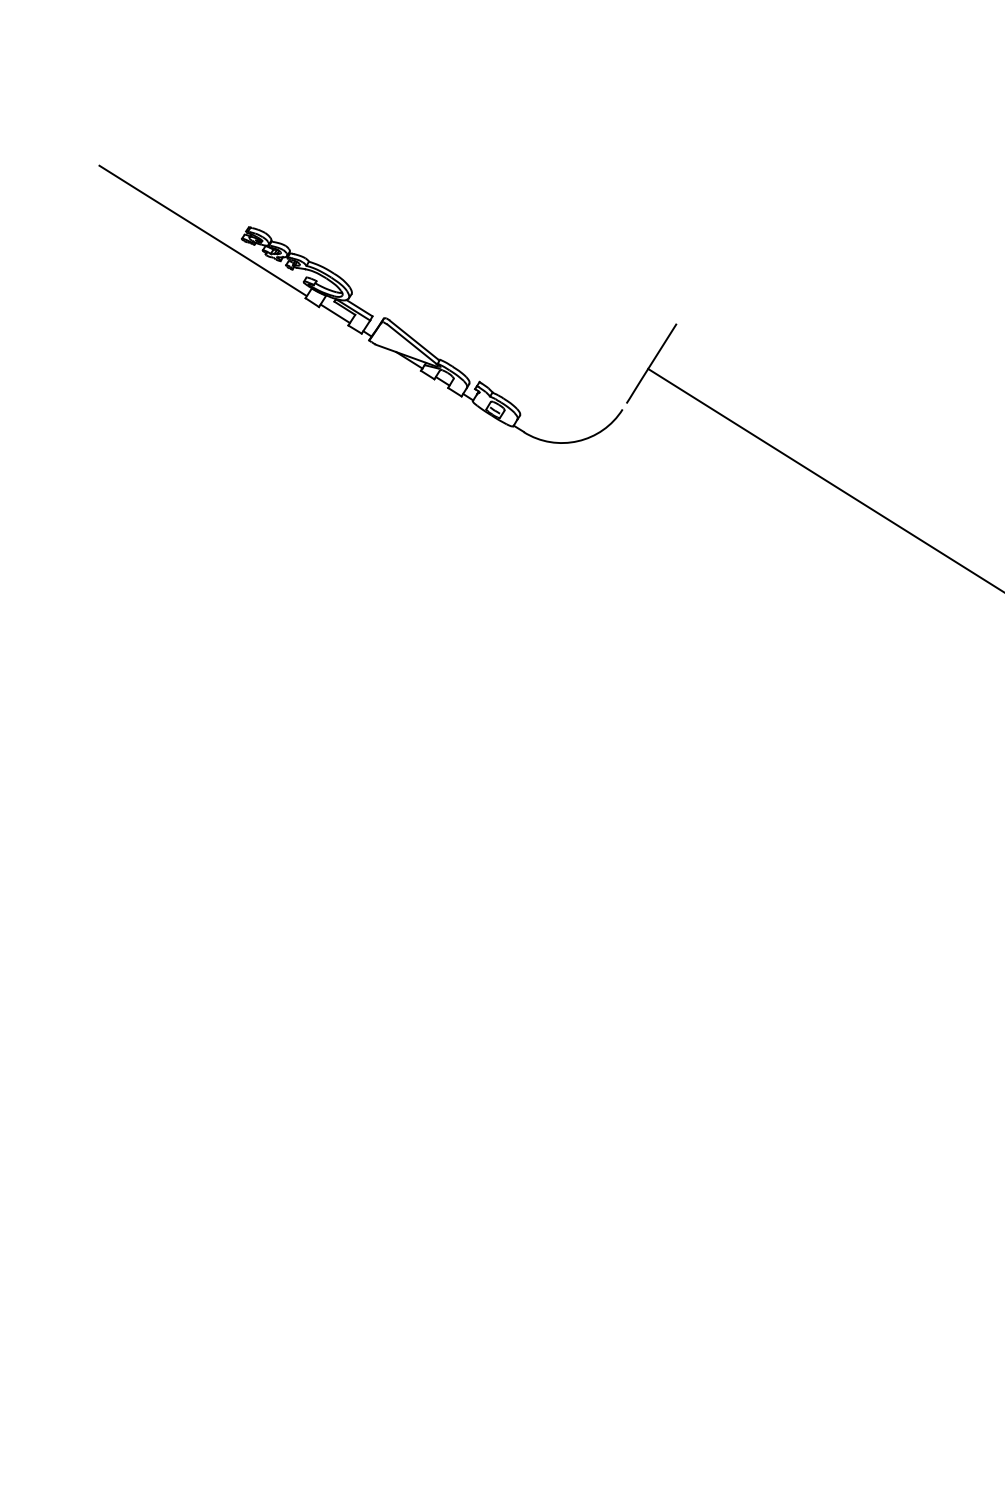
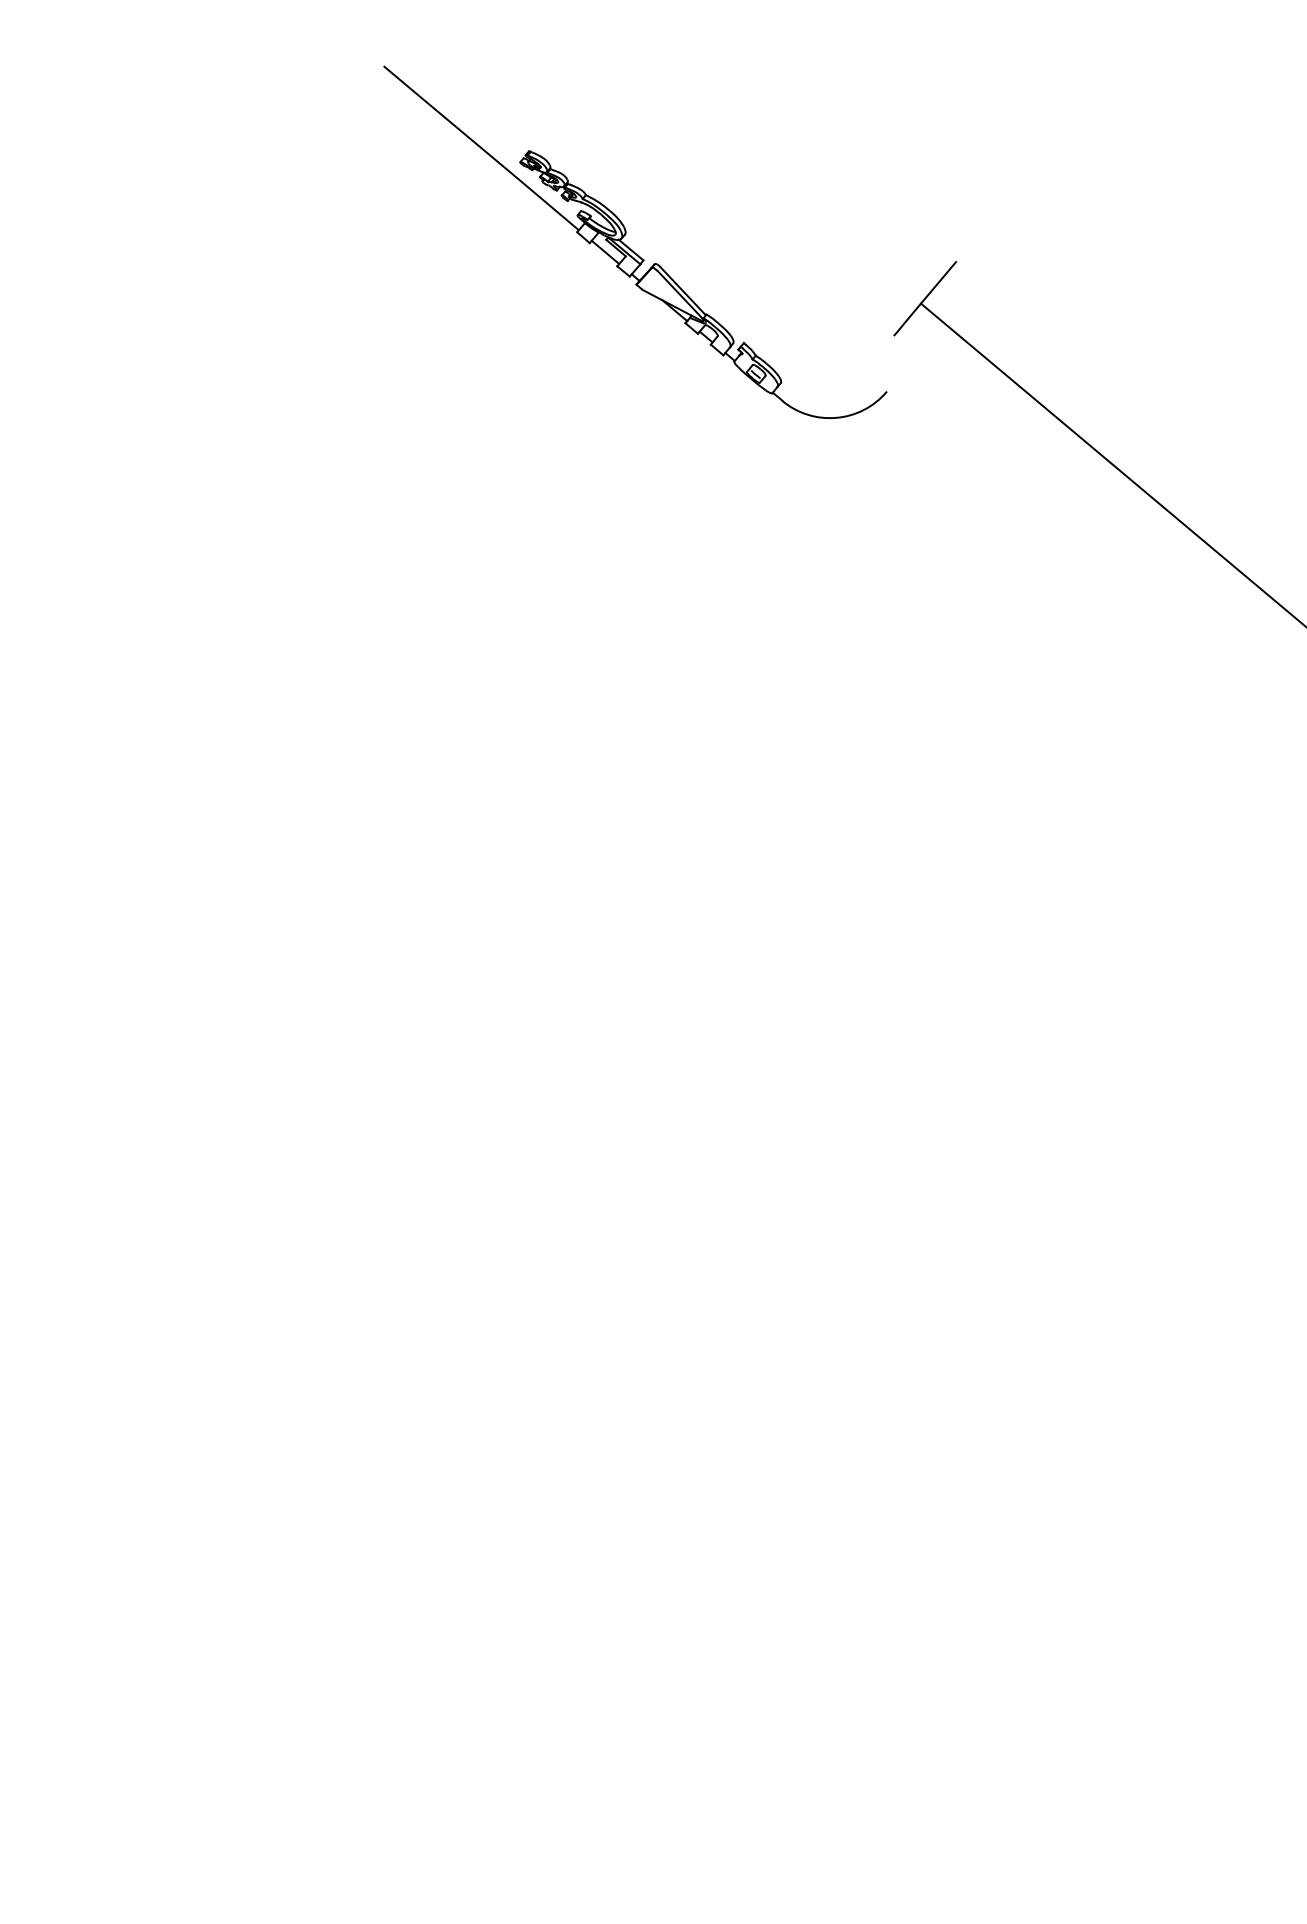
part: (357, 305) -> (629, 247), moved

